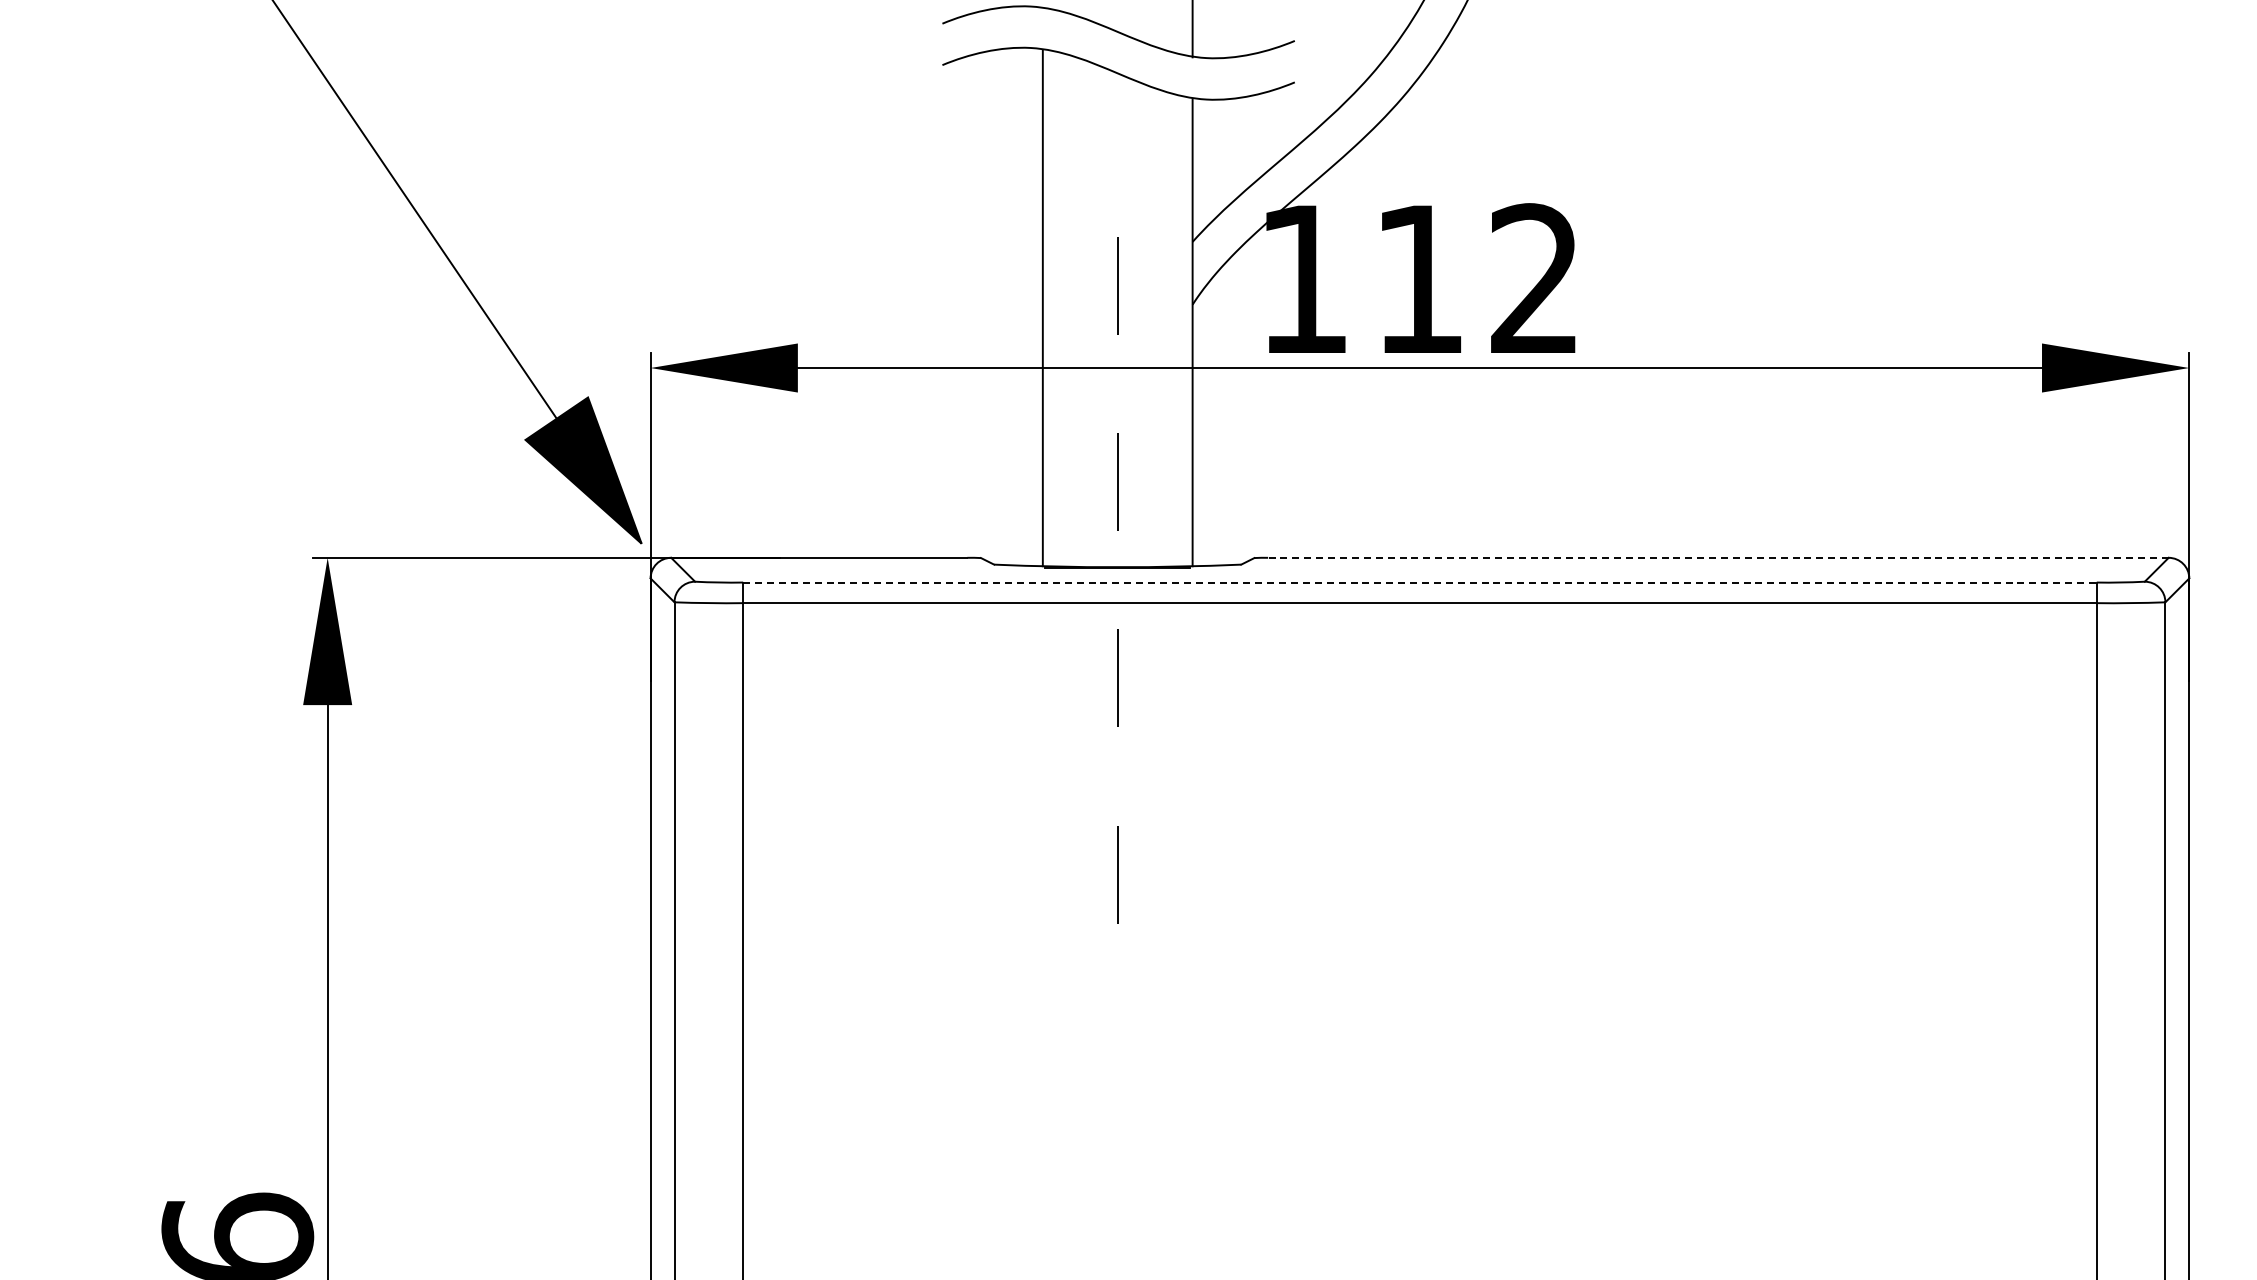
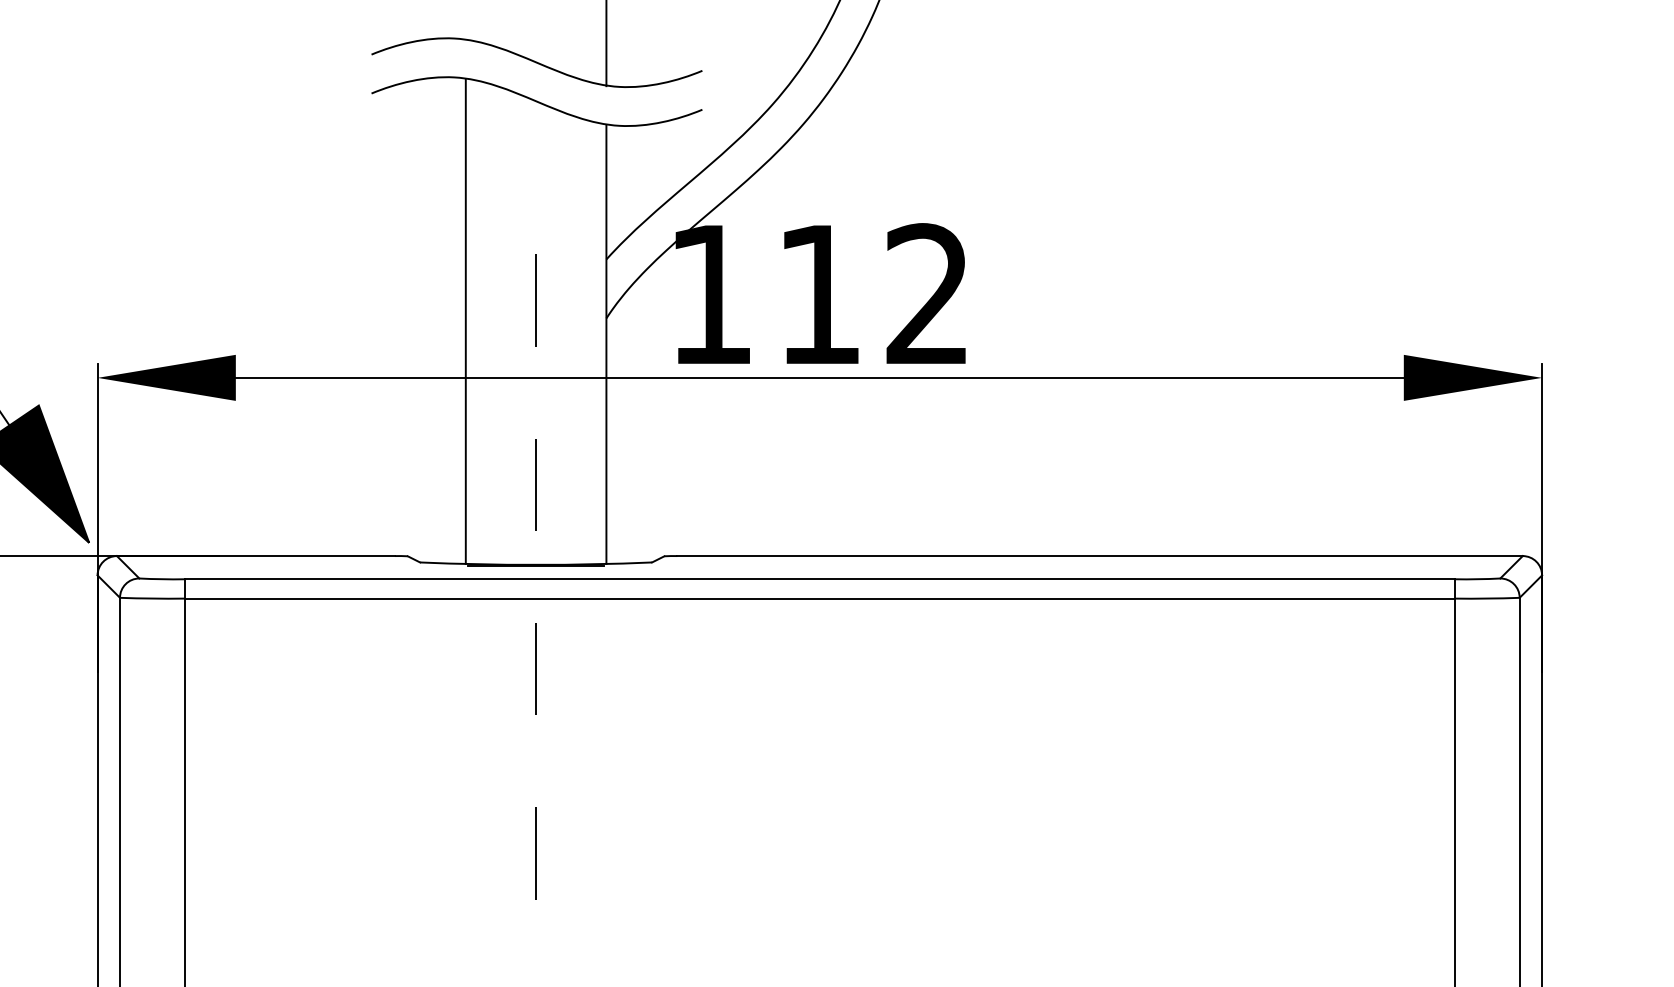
line: (1717, 557) -> (1099, 555), dashed -> solid
line: (1419, 582) -> (819, 579), dashed -> solid

